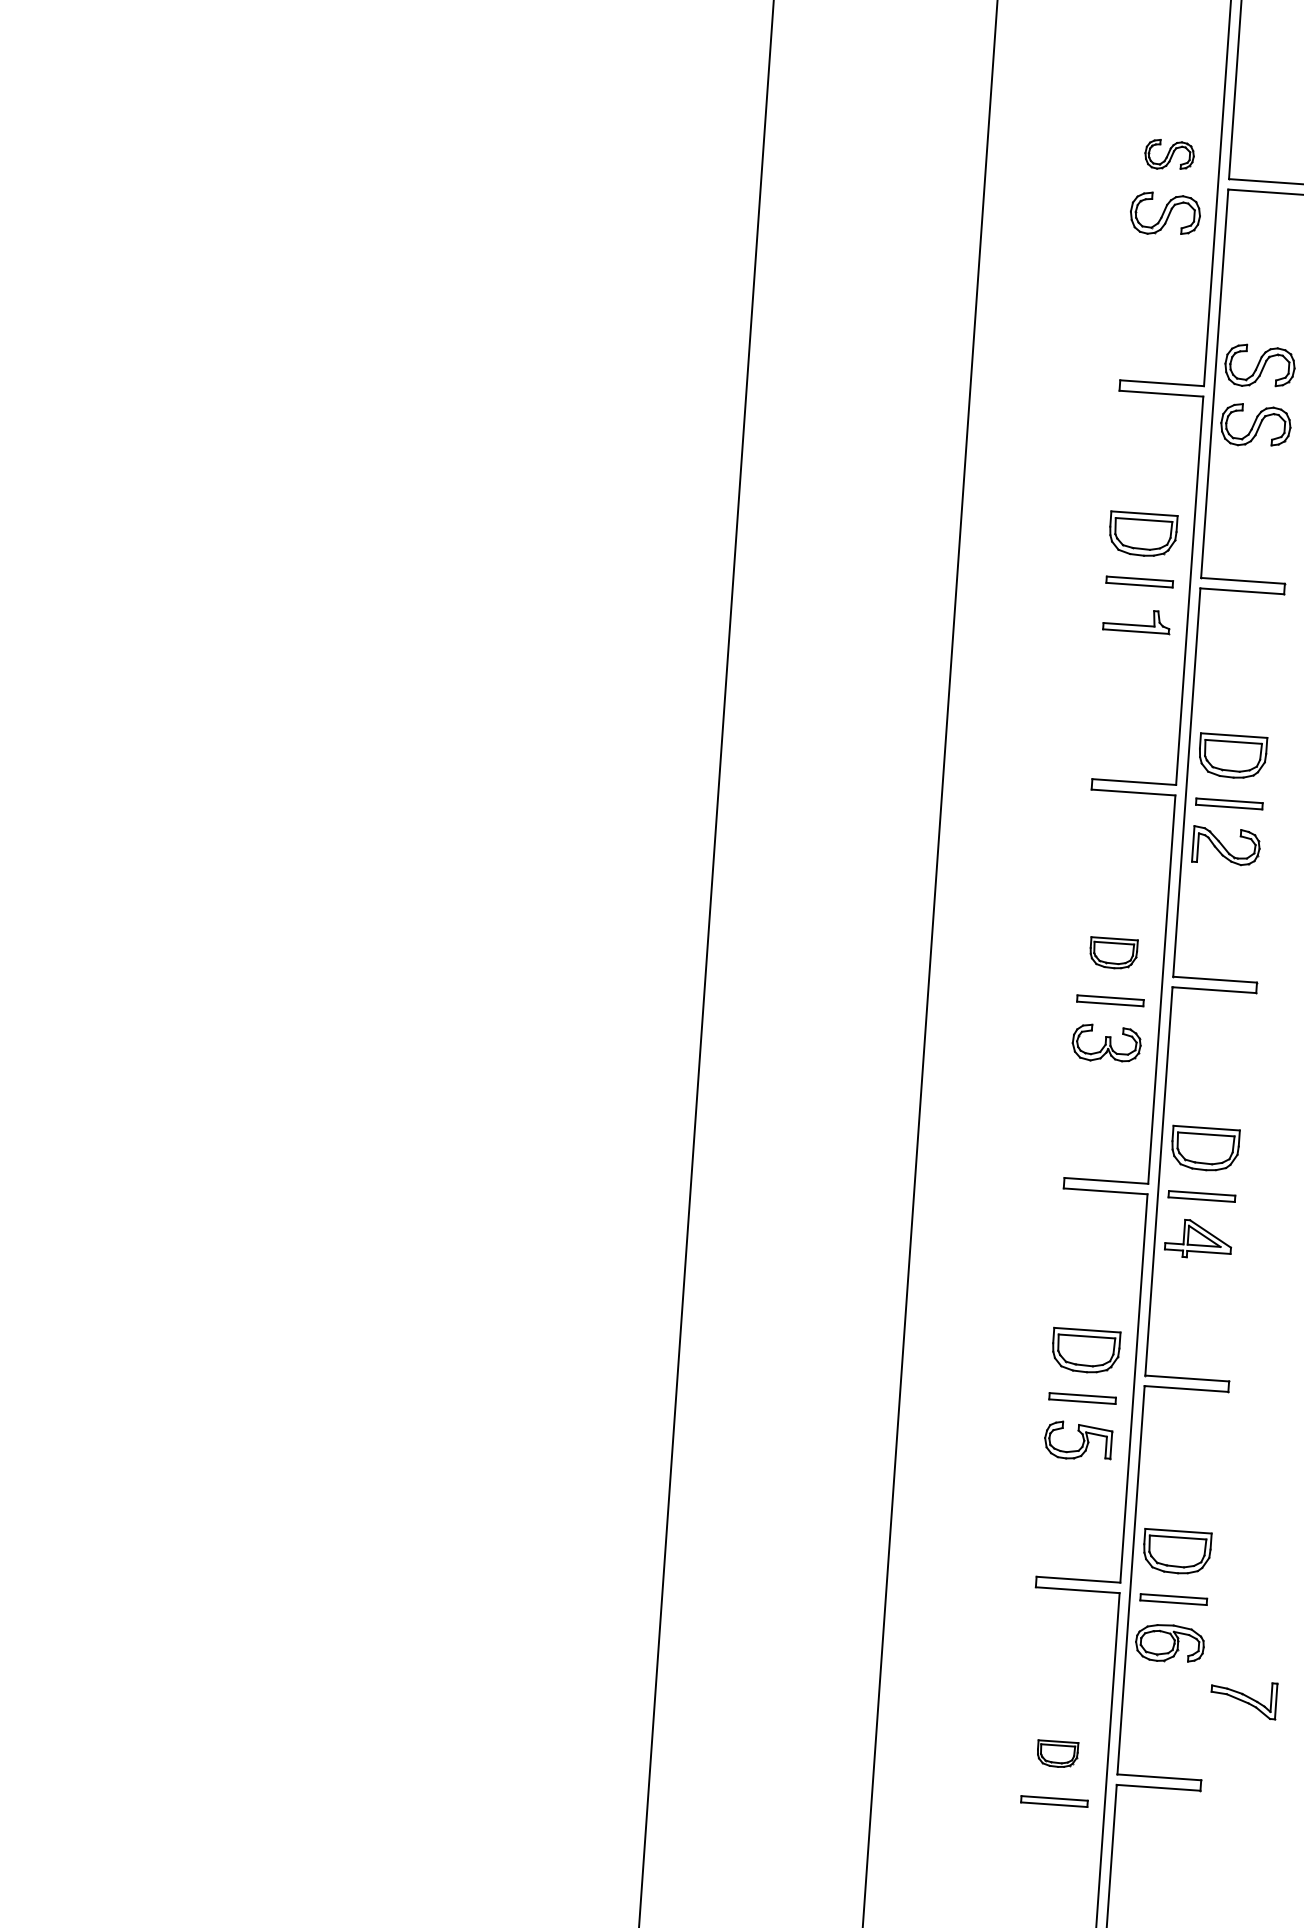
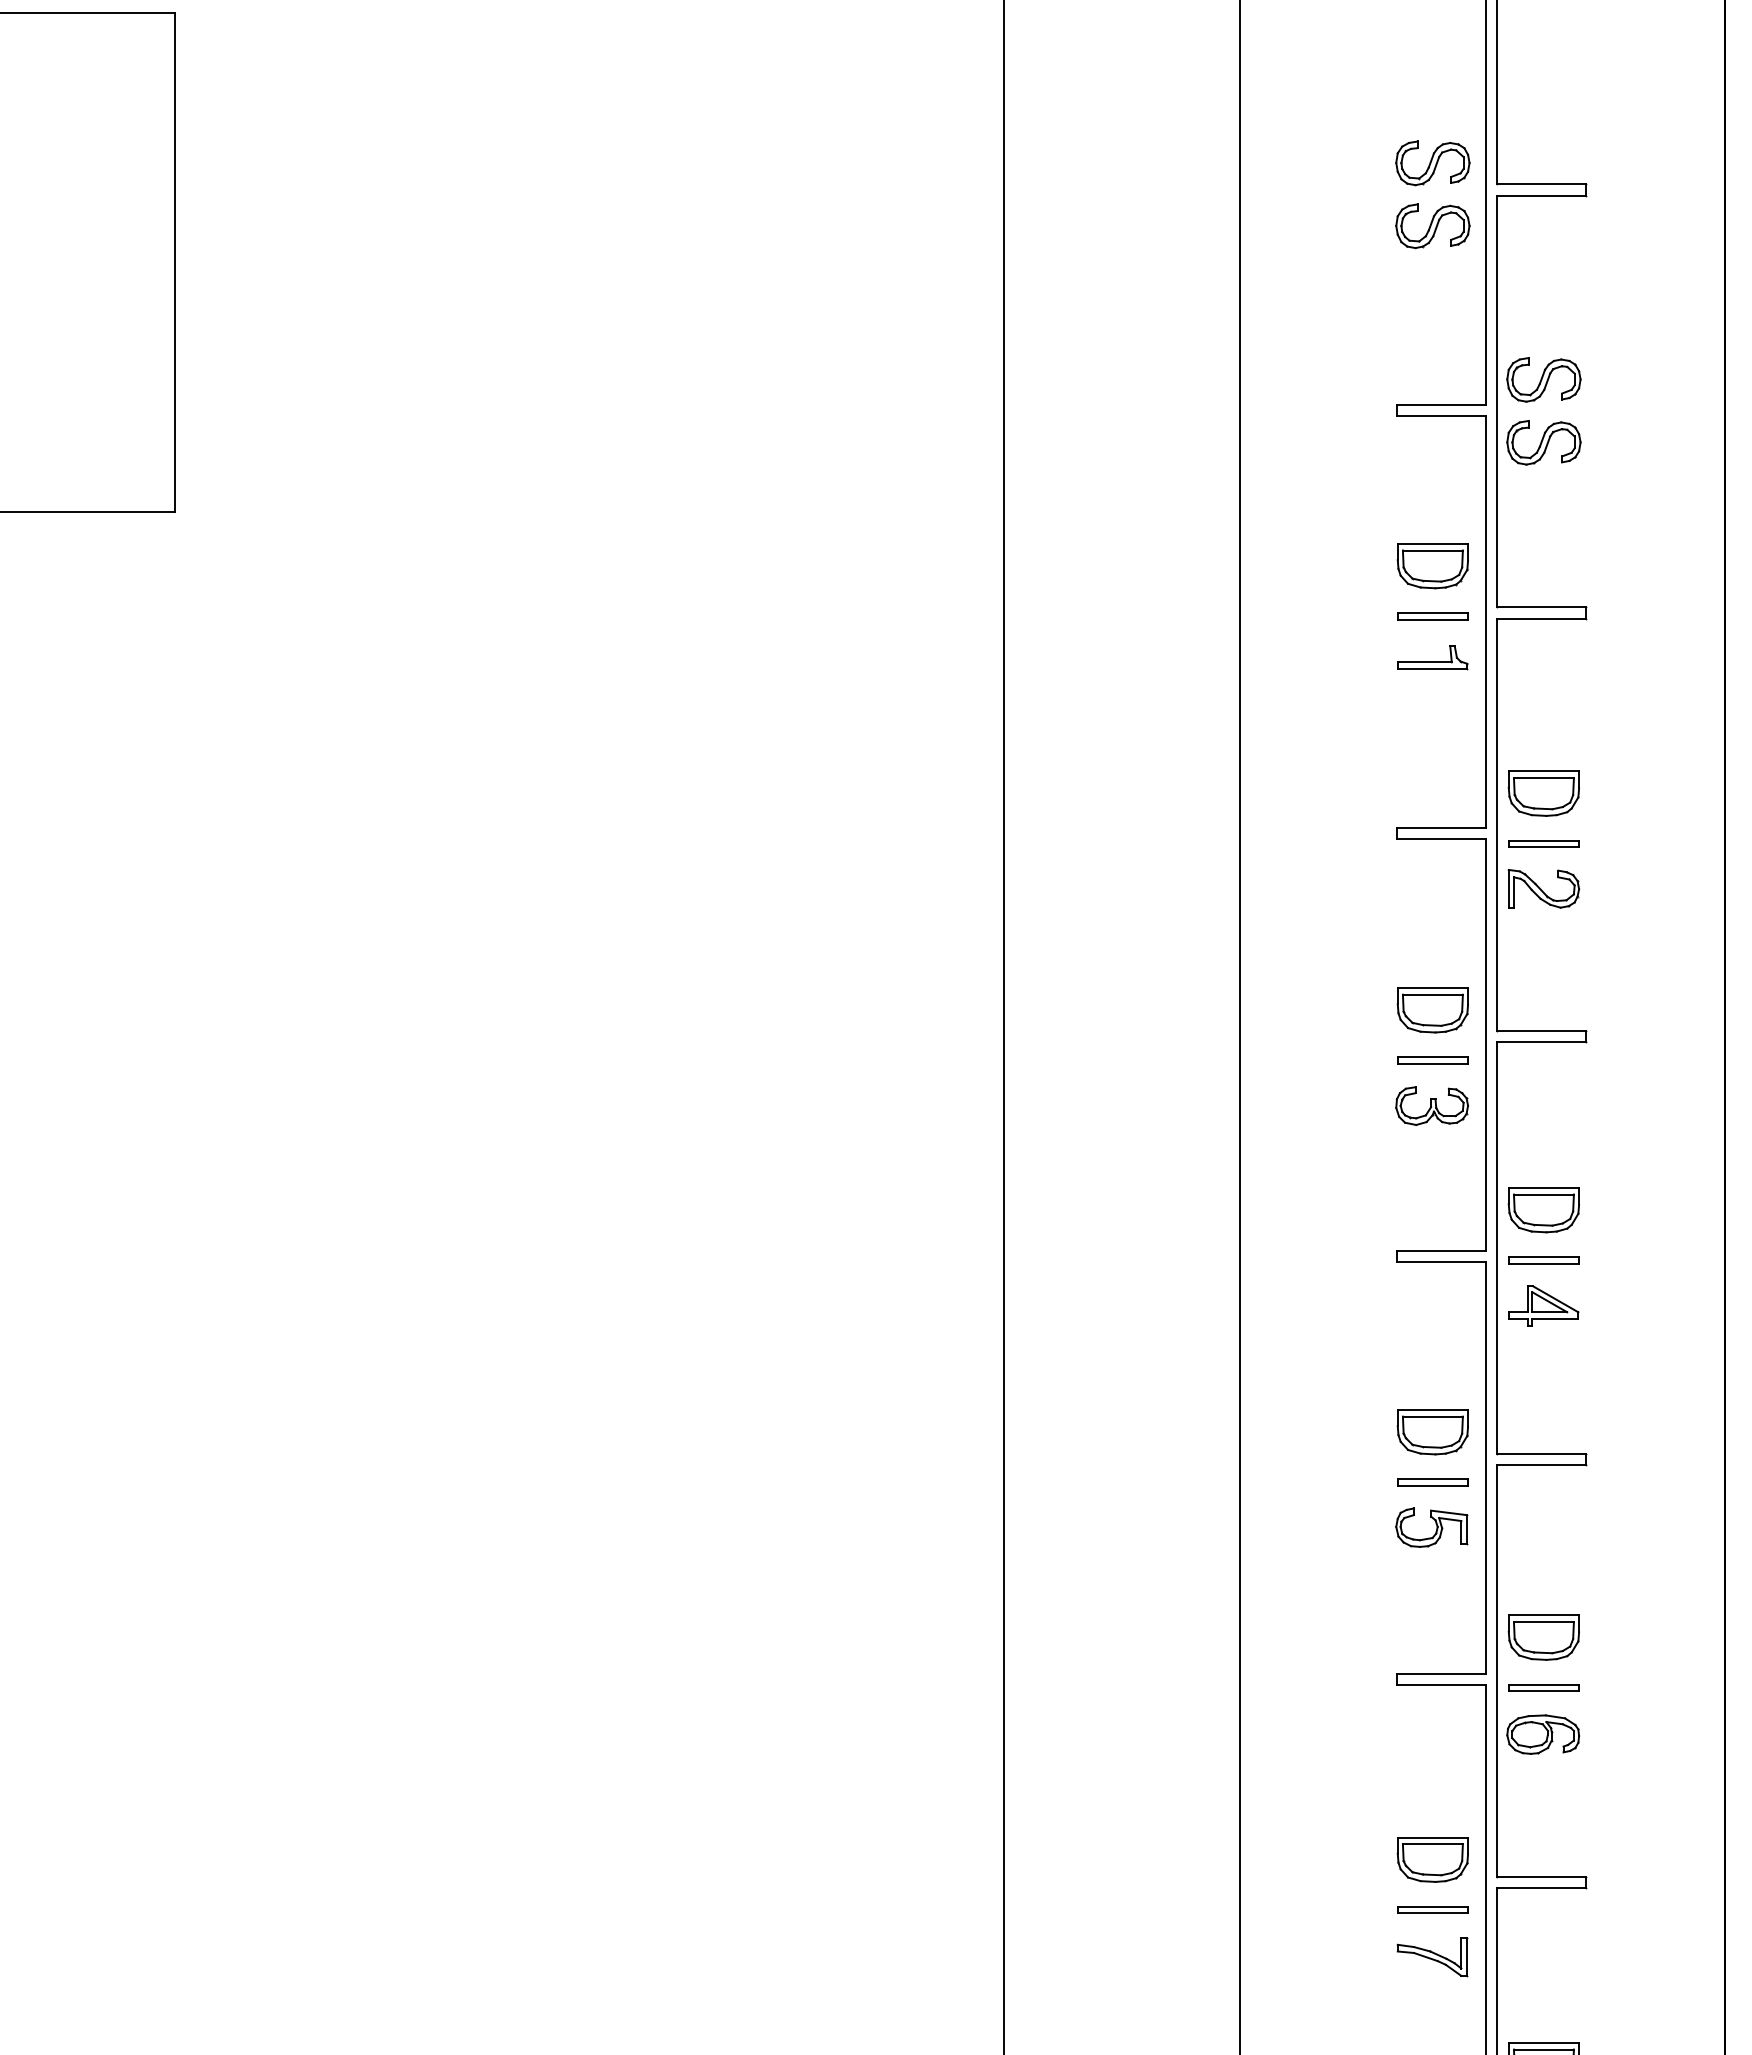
part: (1169, 155) -> (1432, 163), size x1.43
part: (1113, 953) -> (1432, 1010), size x1.43
part: (1244, 1699) -> (1432, 1957), moved
part: (1057, 1753) -> (1432, 1859), size x1.67

